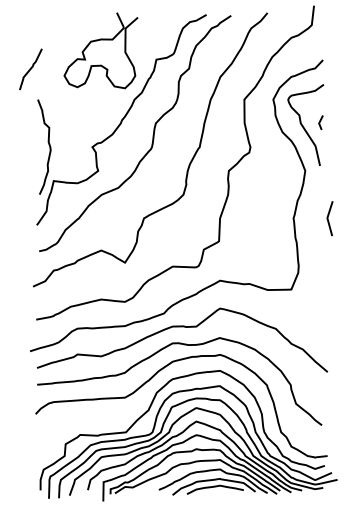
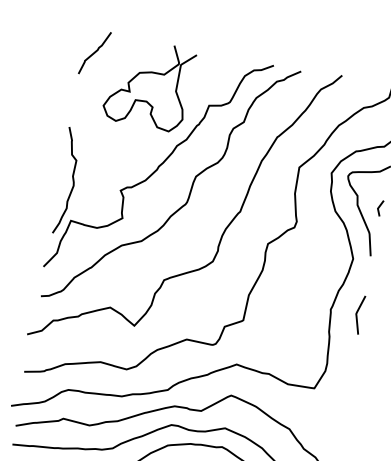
curve: (30, 69) -> (94, 53), moved
line: (328, 218) -> (357, 314), moved

